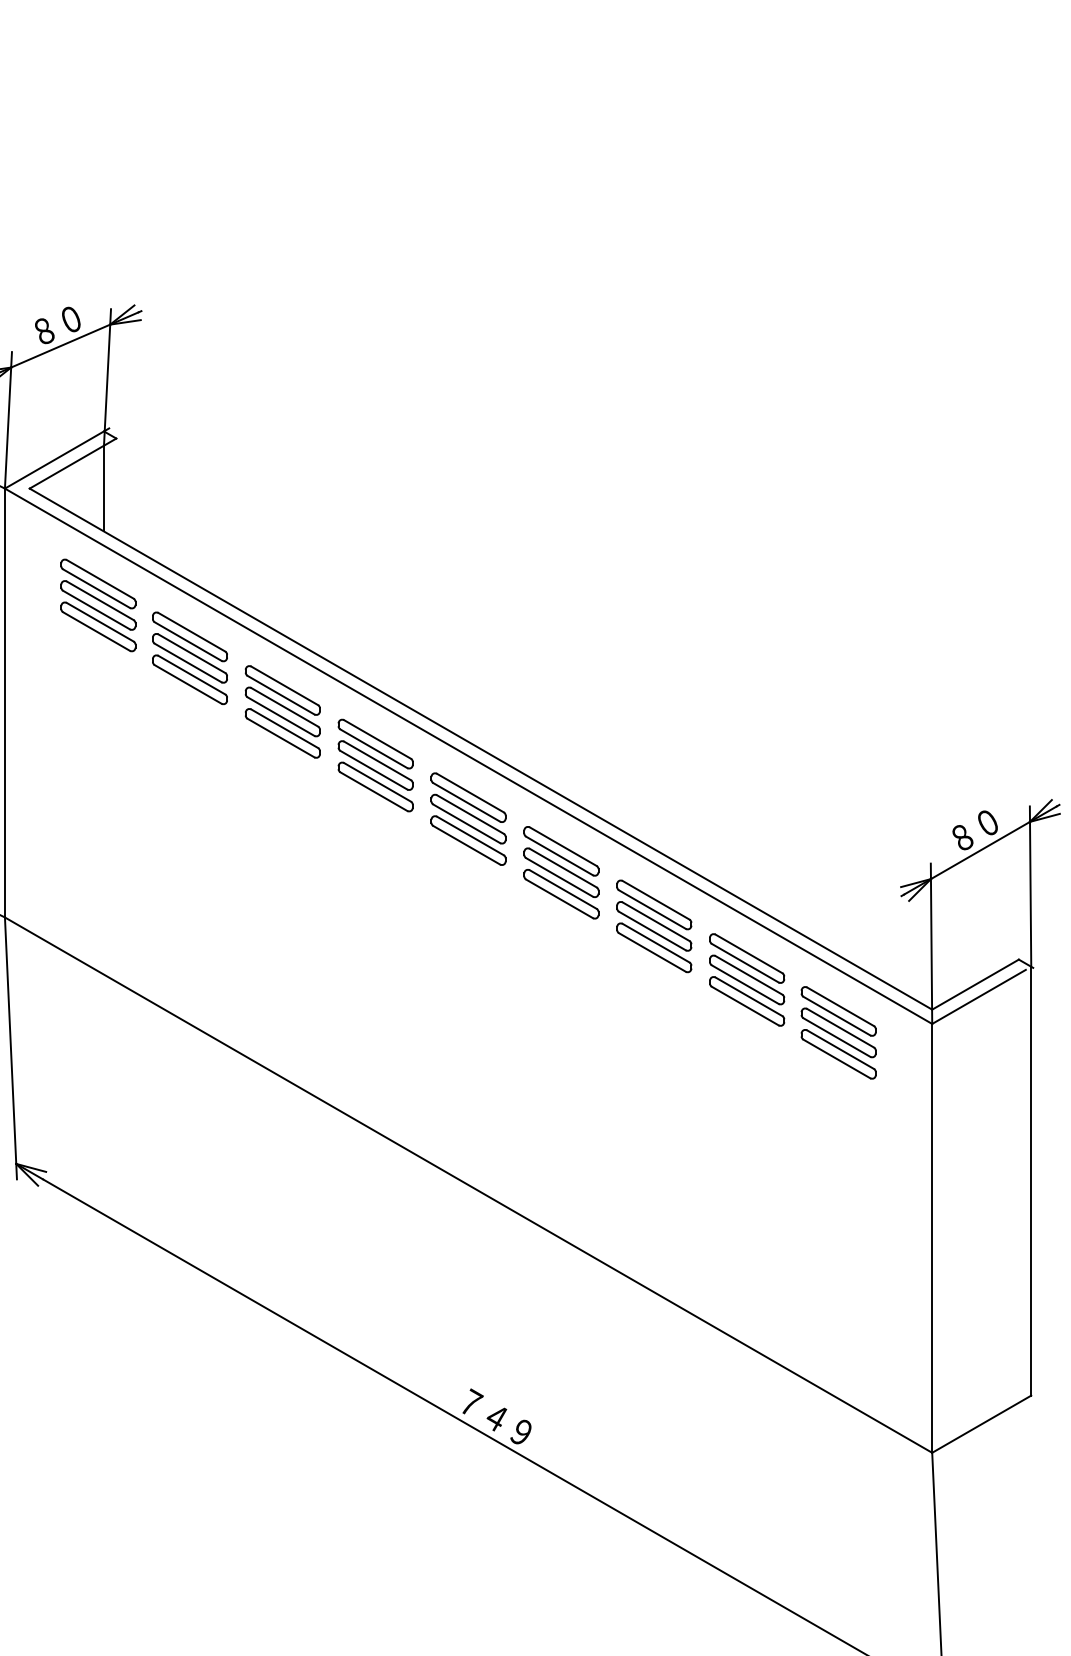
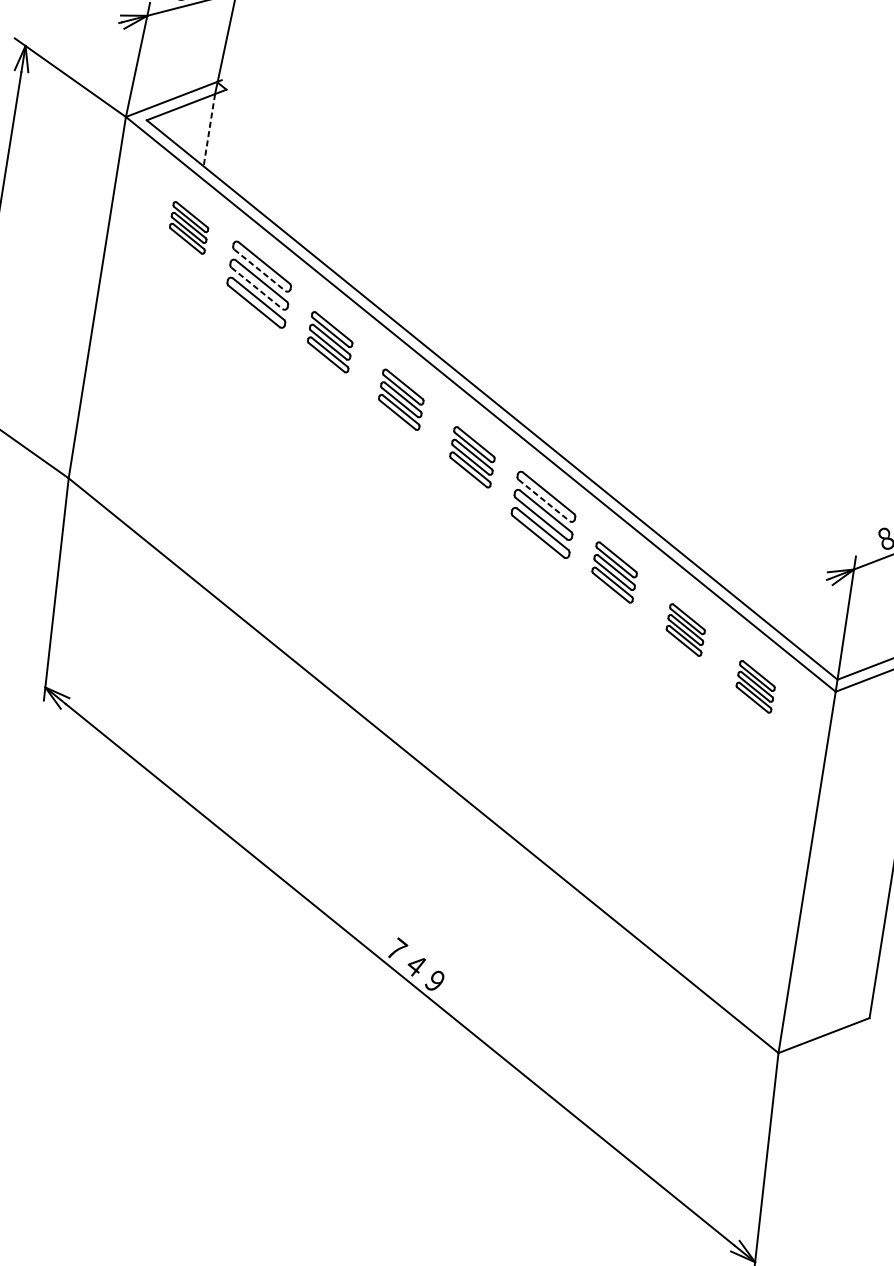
line: (103, 488) -> (208, 130), solid -> dashed
part: (98, 605) -> (189, 227), size x0.6
line: (188, 641) -> (260, 270), solid -> dashed
line: (188, 663) -> (257, 288), solid -> dashed
part: (282, 711) -> (330, 341), size x0.7
part: (375, 765) -> (401, 399), size x0.7
part: (468, 818) -> (472, 456), size x0.7
line: (559, 855) -> (544, 500), solid -> dashed
part: (654, 926) -> (614, 572), size x0.7
part: (747, 979) -> (686, 629), size x0.6
part: (838, 1032) -> (755, 686), size x0.6

